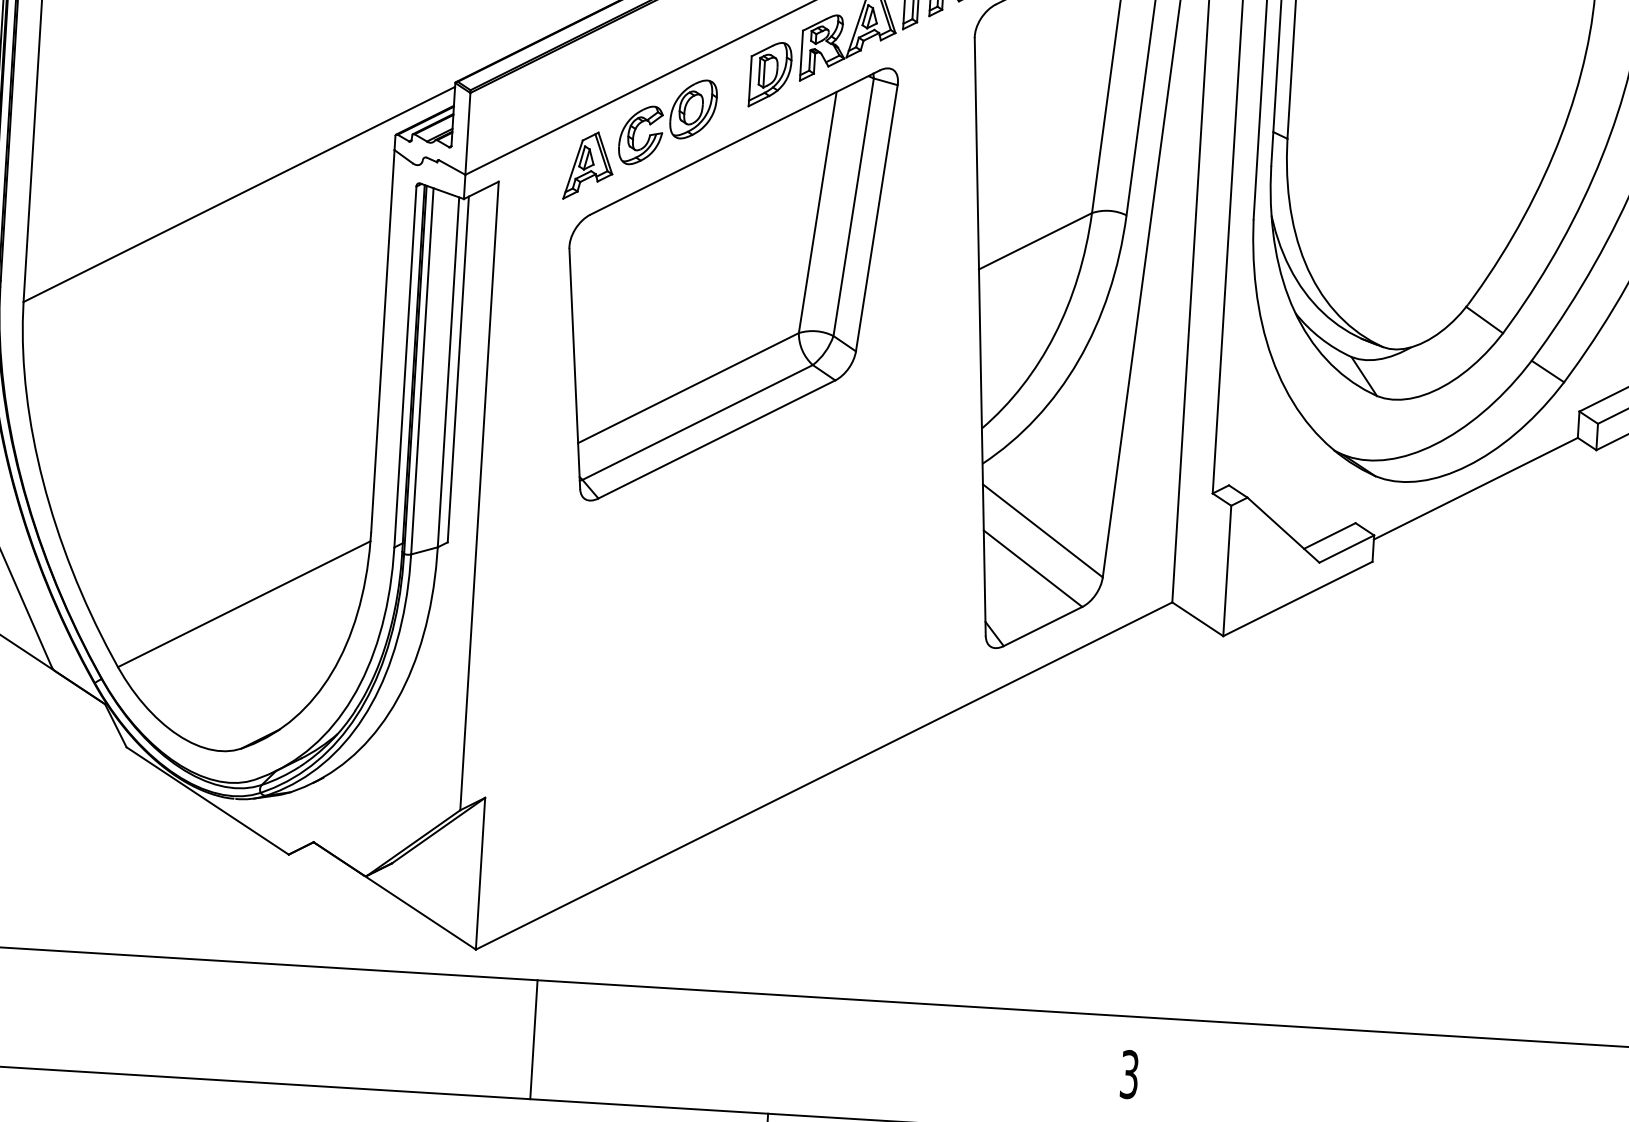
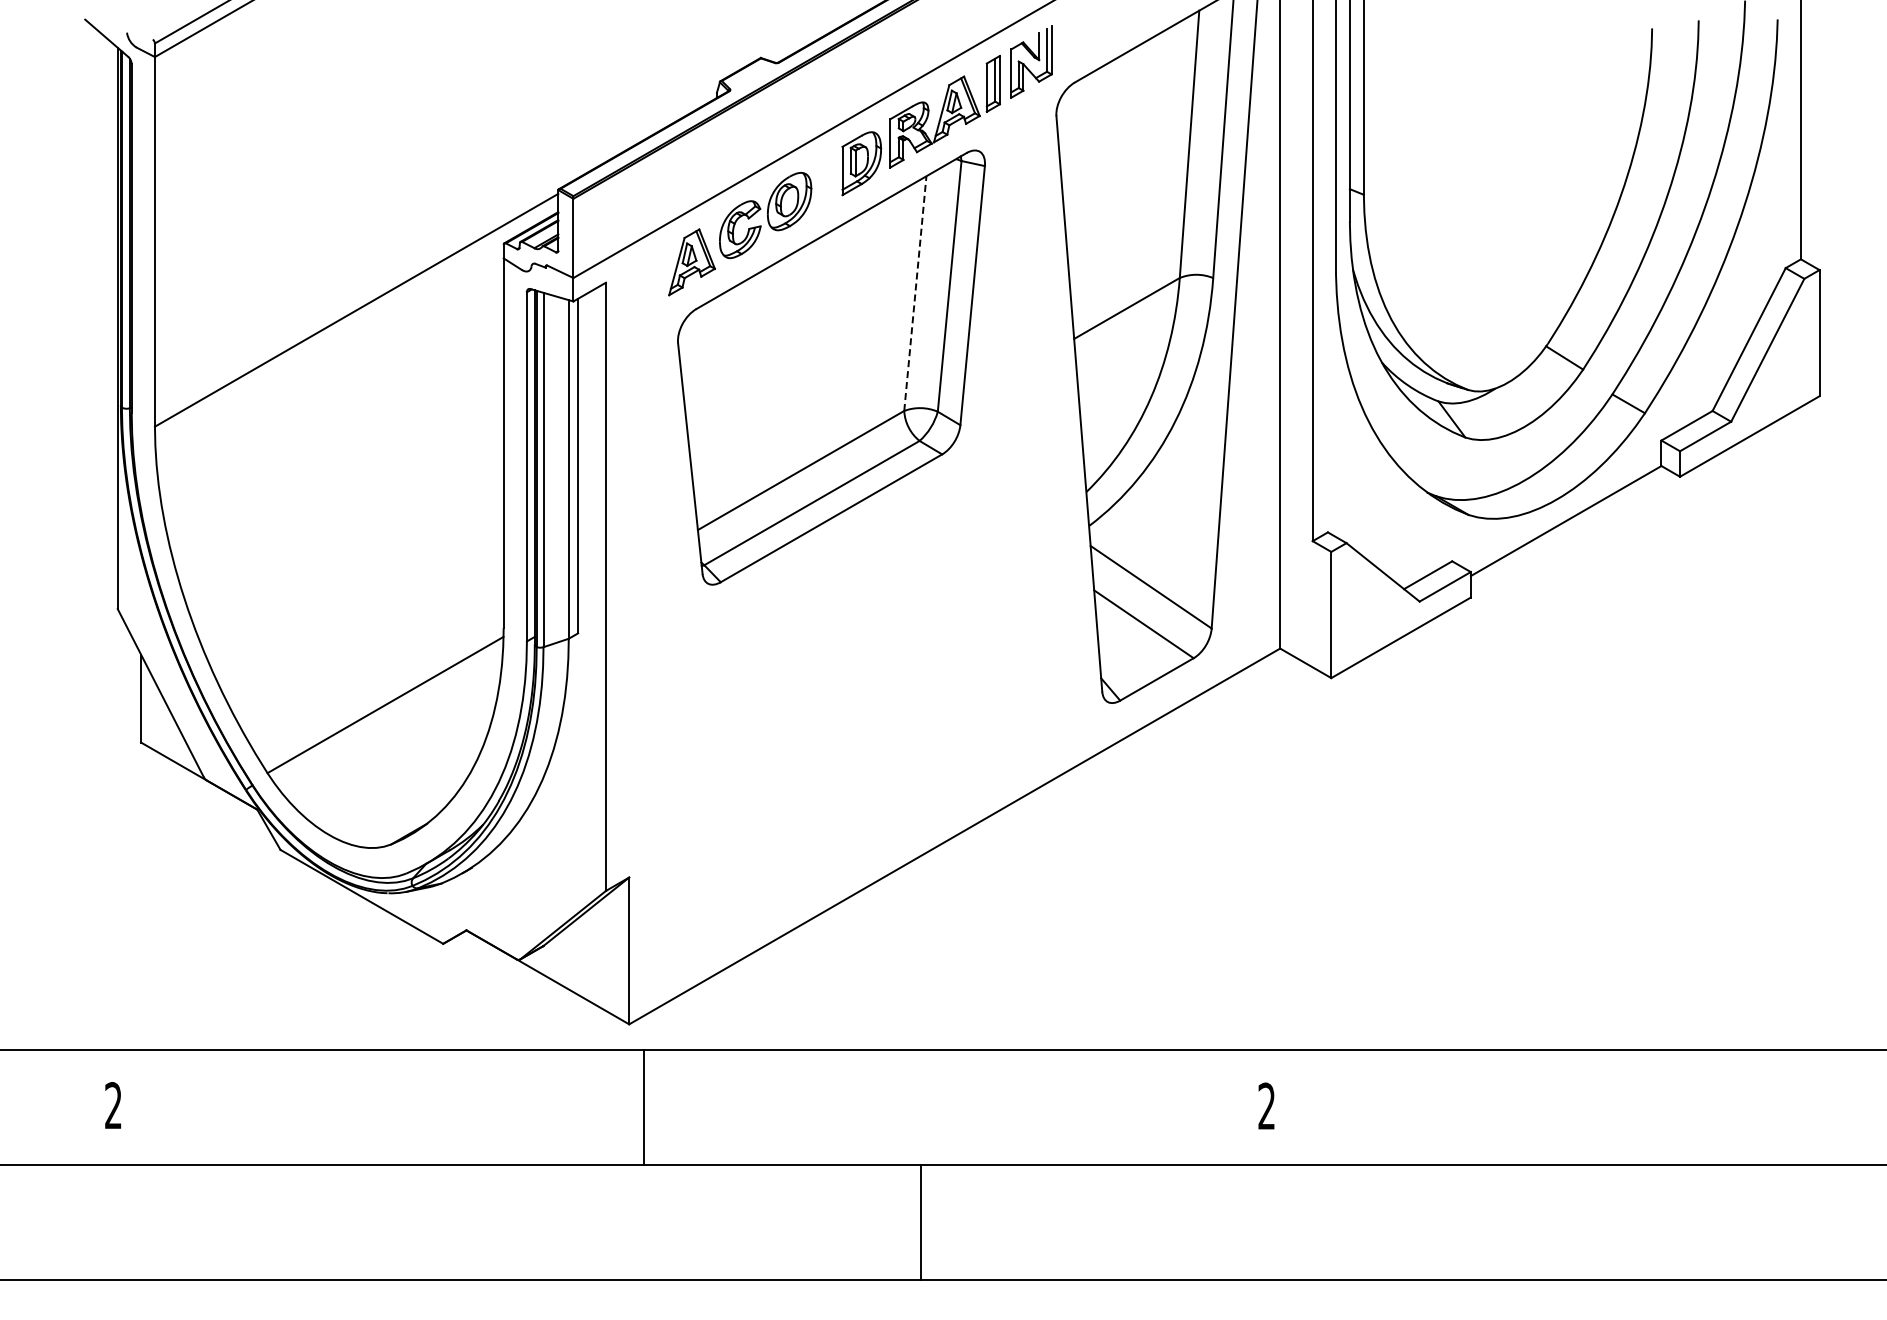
line: (817, 212) -> (915, 293), solid -> dashed
line: (533, 1039) -> (643, 1107), moved
text: (1129, 1074) -> (1266, 1106), 3 -> 2

